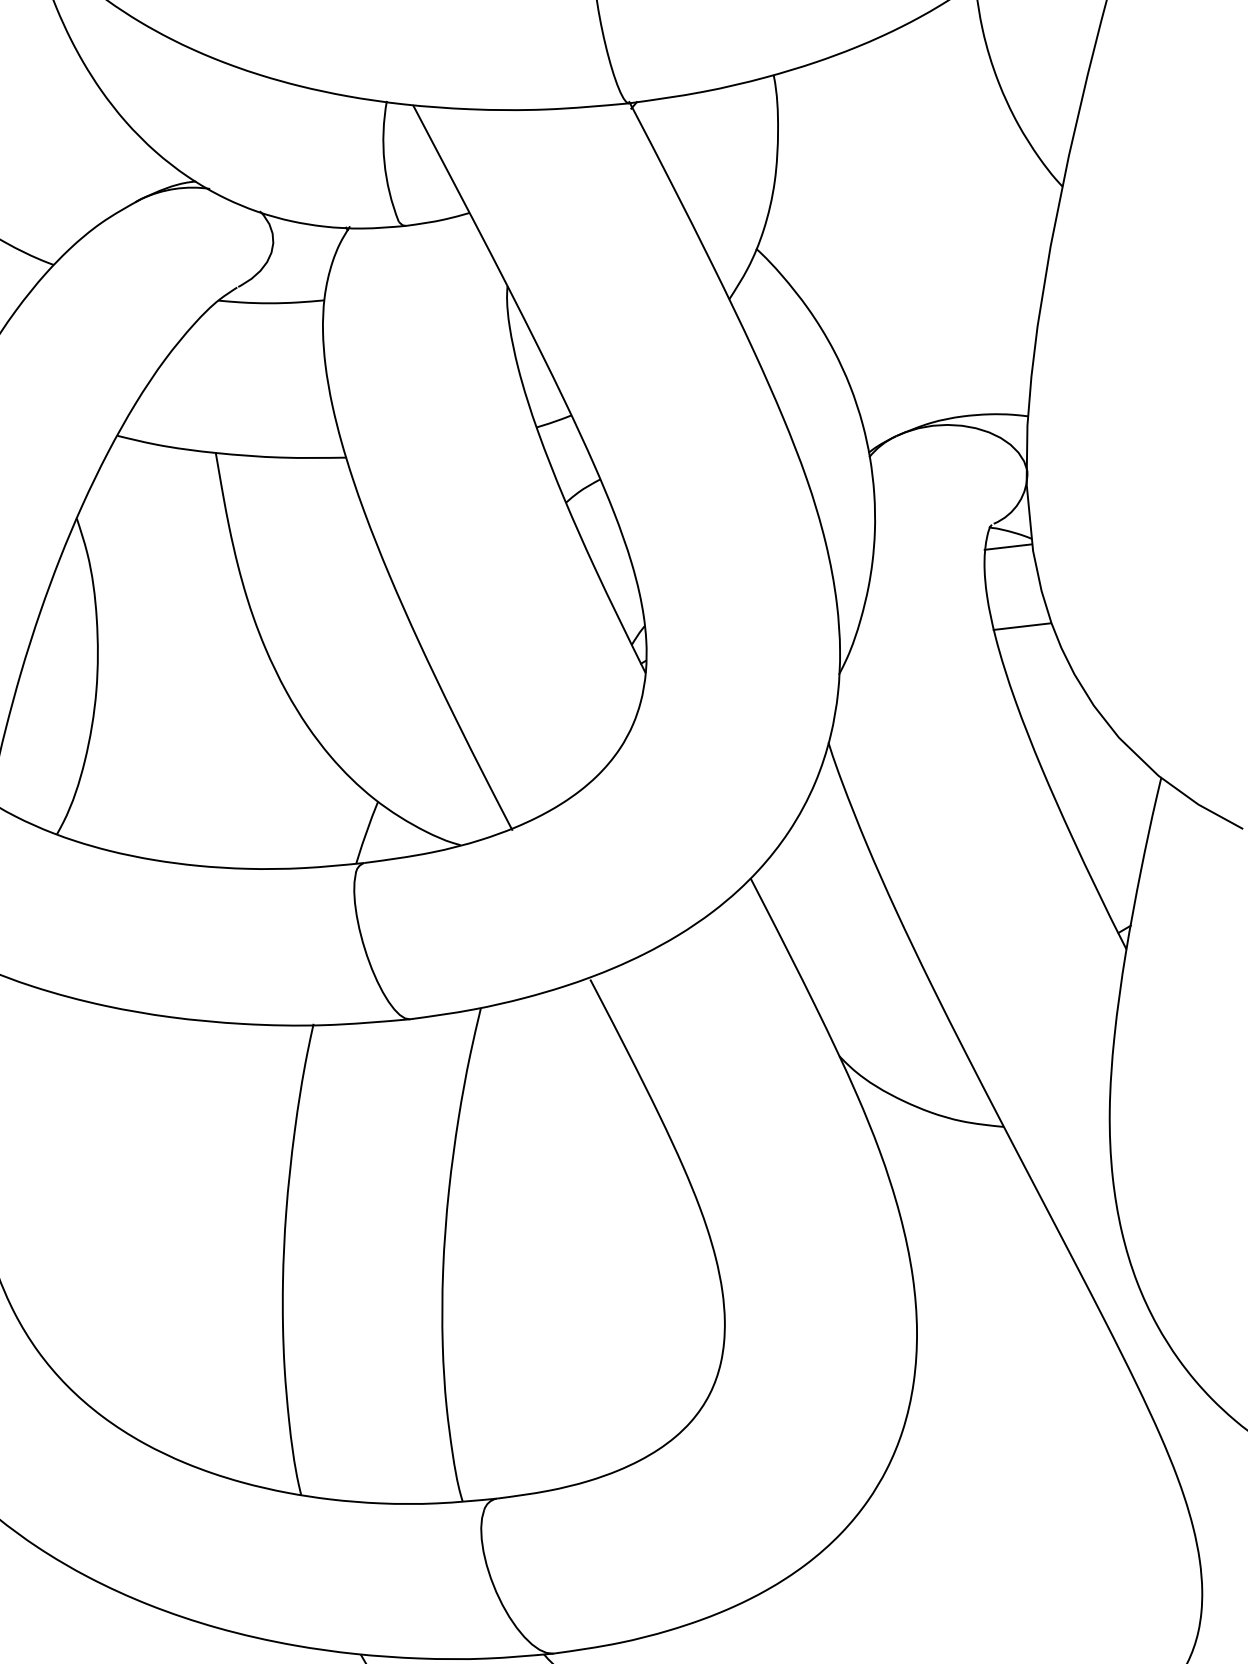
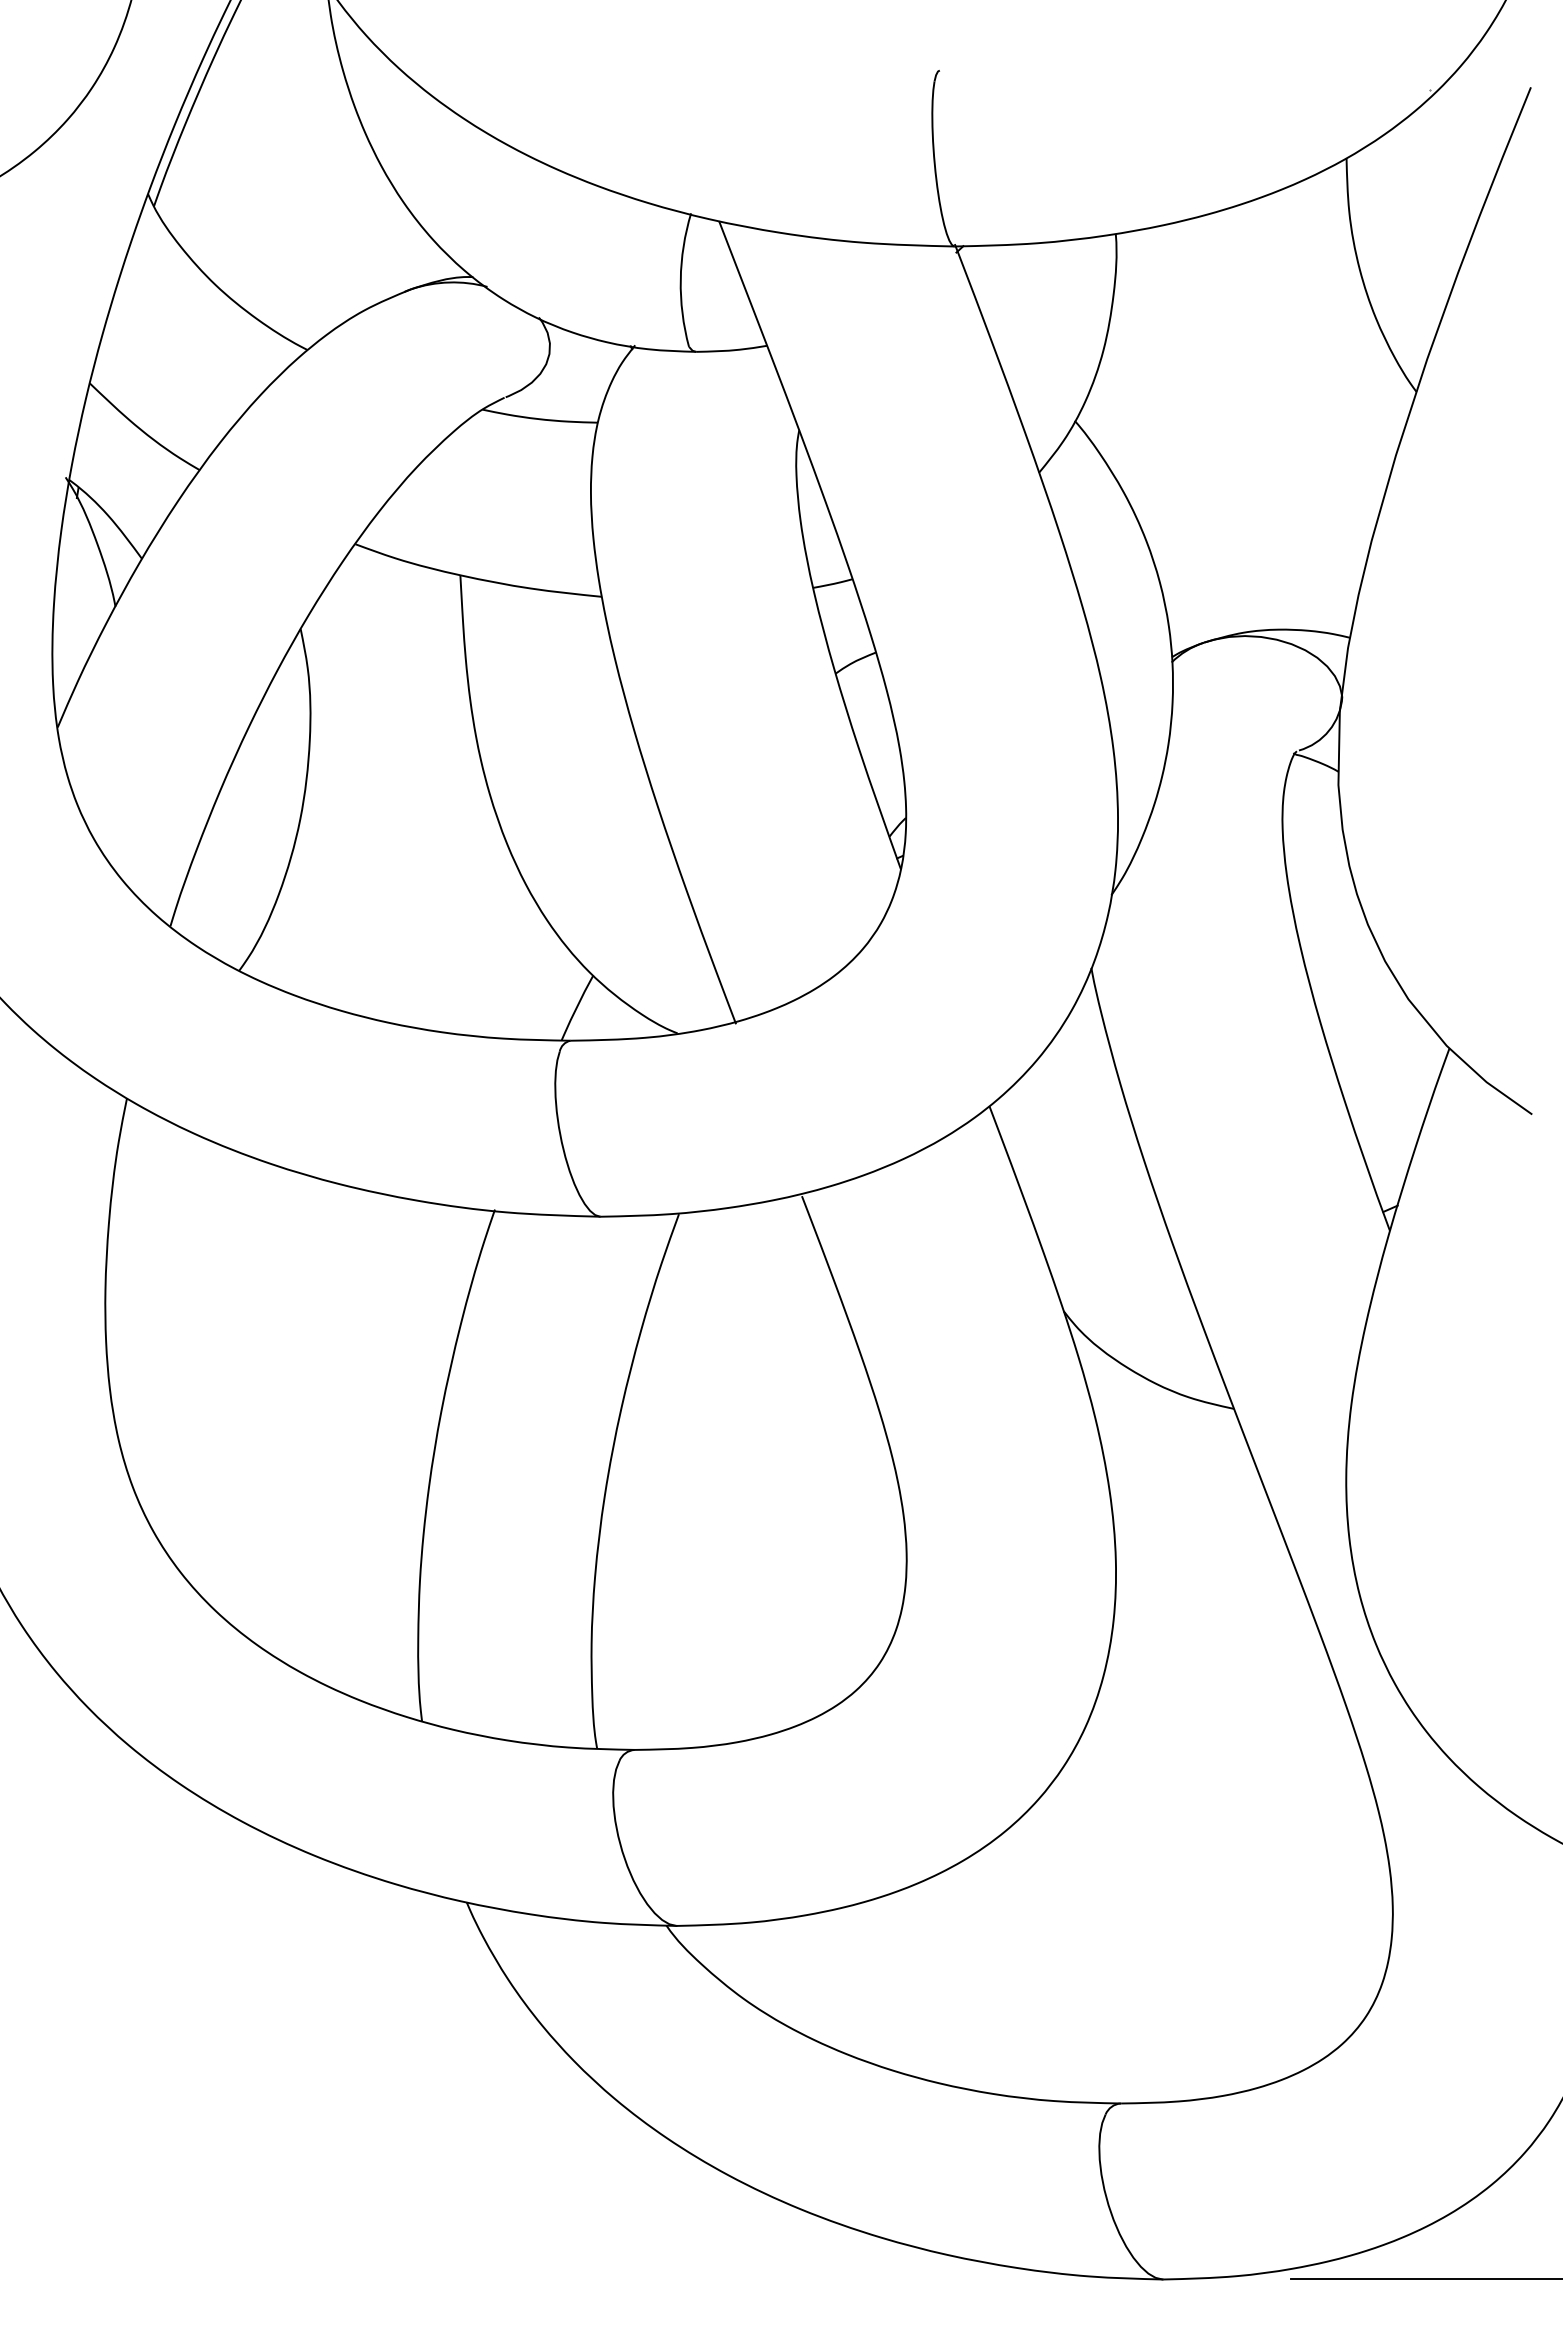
line: (1007, 546) -> (1311, 777), removed
line: (1021, 627) -> (1316, 866), removed

